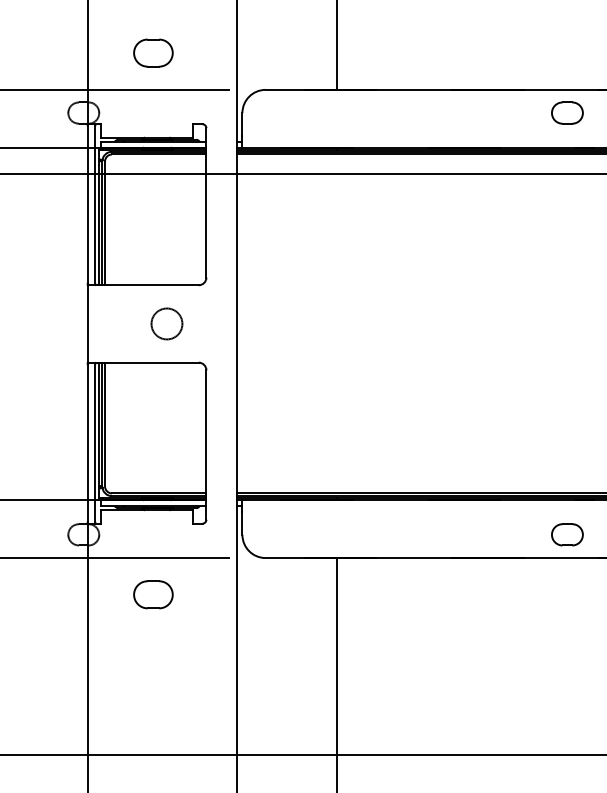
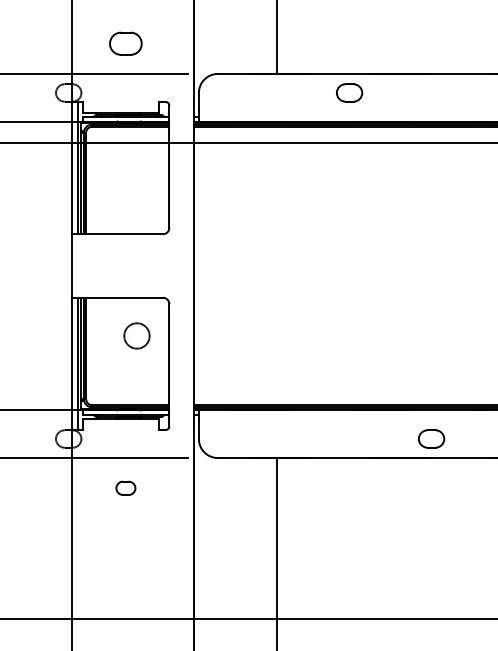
part: (567, 112) -> (349, 92), moved
circle: (166, 323) -> (136, 335), moved
part: (567, 534) -> (431, 438), moved
part: (152, 595) -> (125, 488), size x0.6

